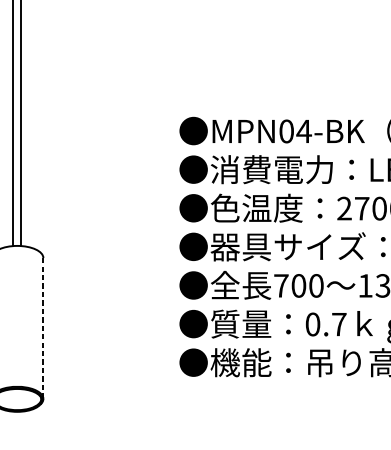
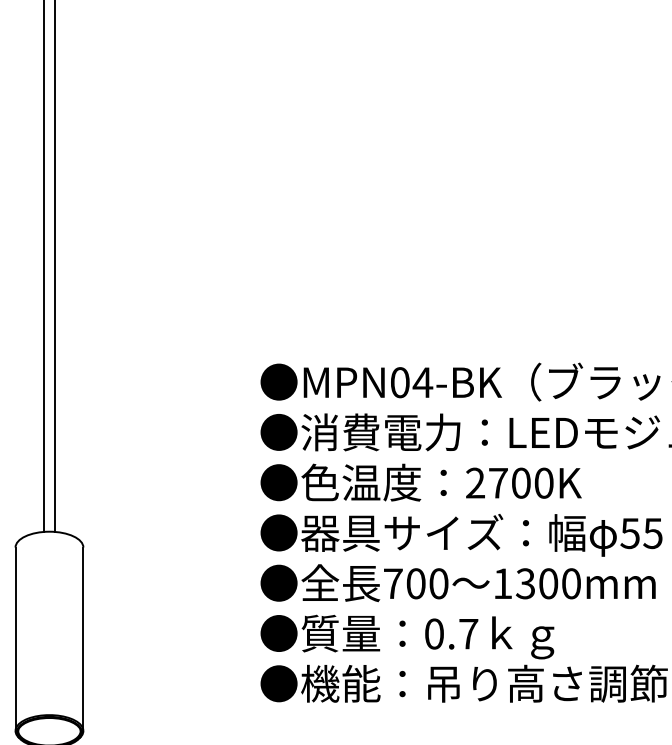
line: (43, 328) -> (83, 639), dashed -> solid

